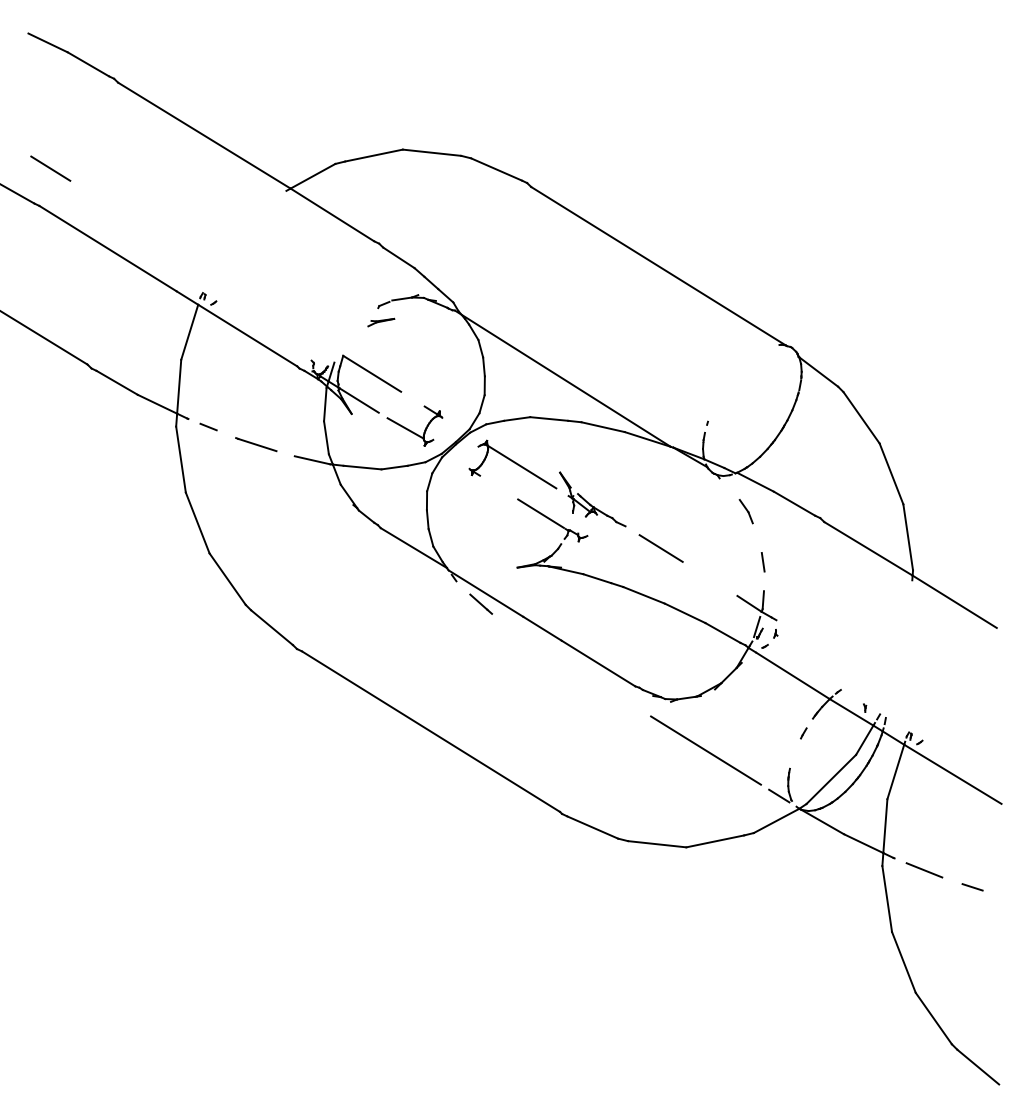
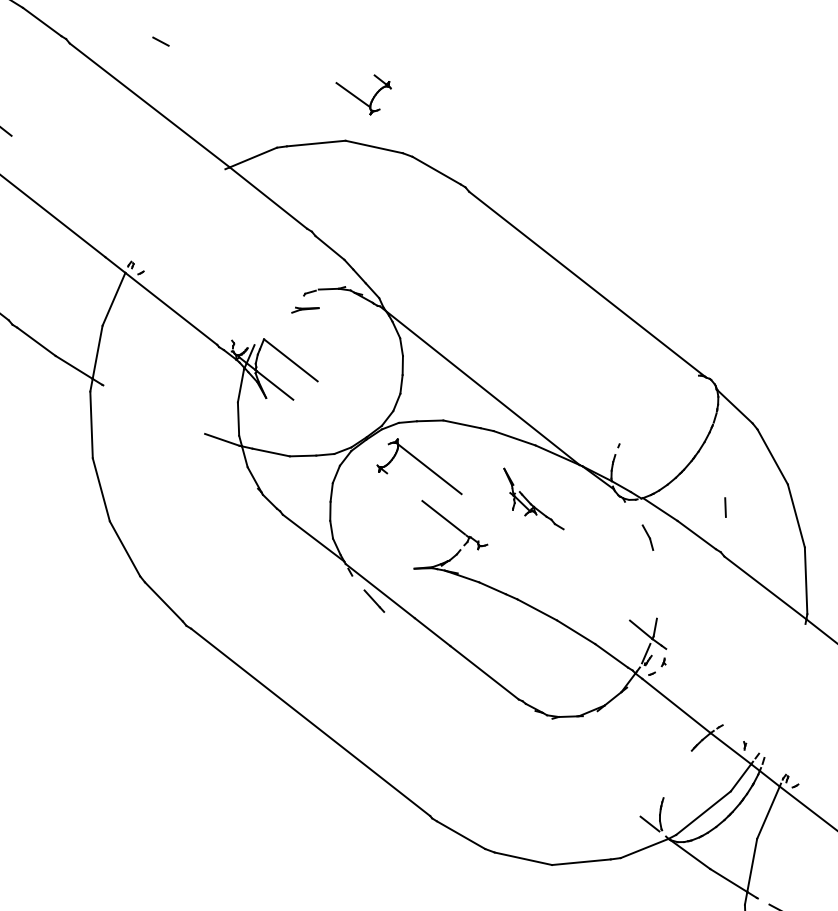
part: (414, 425) -> (362, 93), moved
line: (208, 426) -> (160, 41), moved
line: (256, 444) -> (168, 418), removed
part: (592, 499) -> (533, 499), moved
line: (660, 548) -> (558, 565), removed
line: (762, 562) -> (724, 507), moved
part: (803, 733) -> (680, 764), removed
line: (705, 750) -> (581, 770), removed

